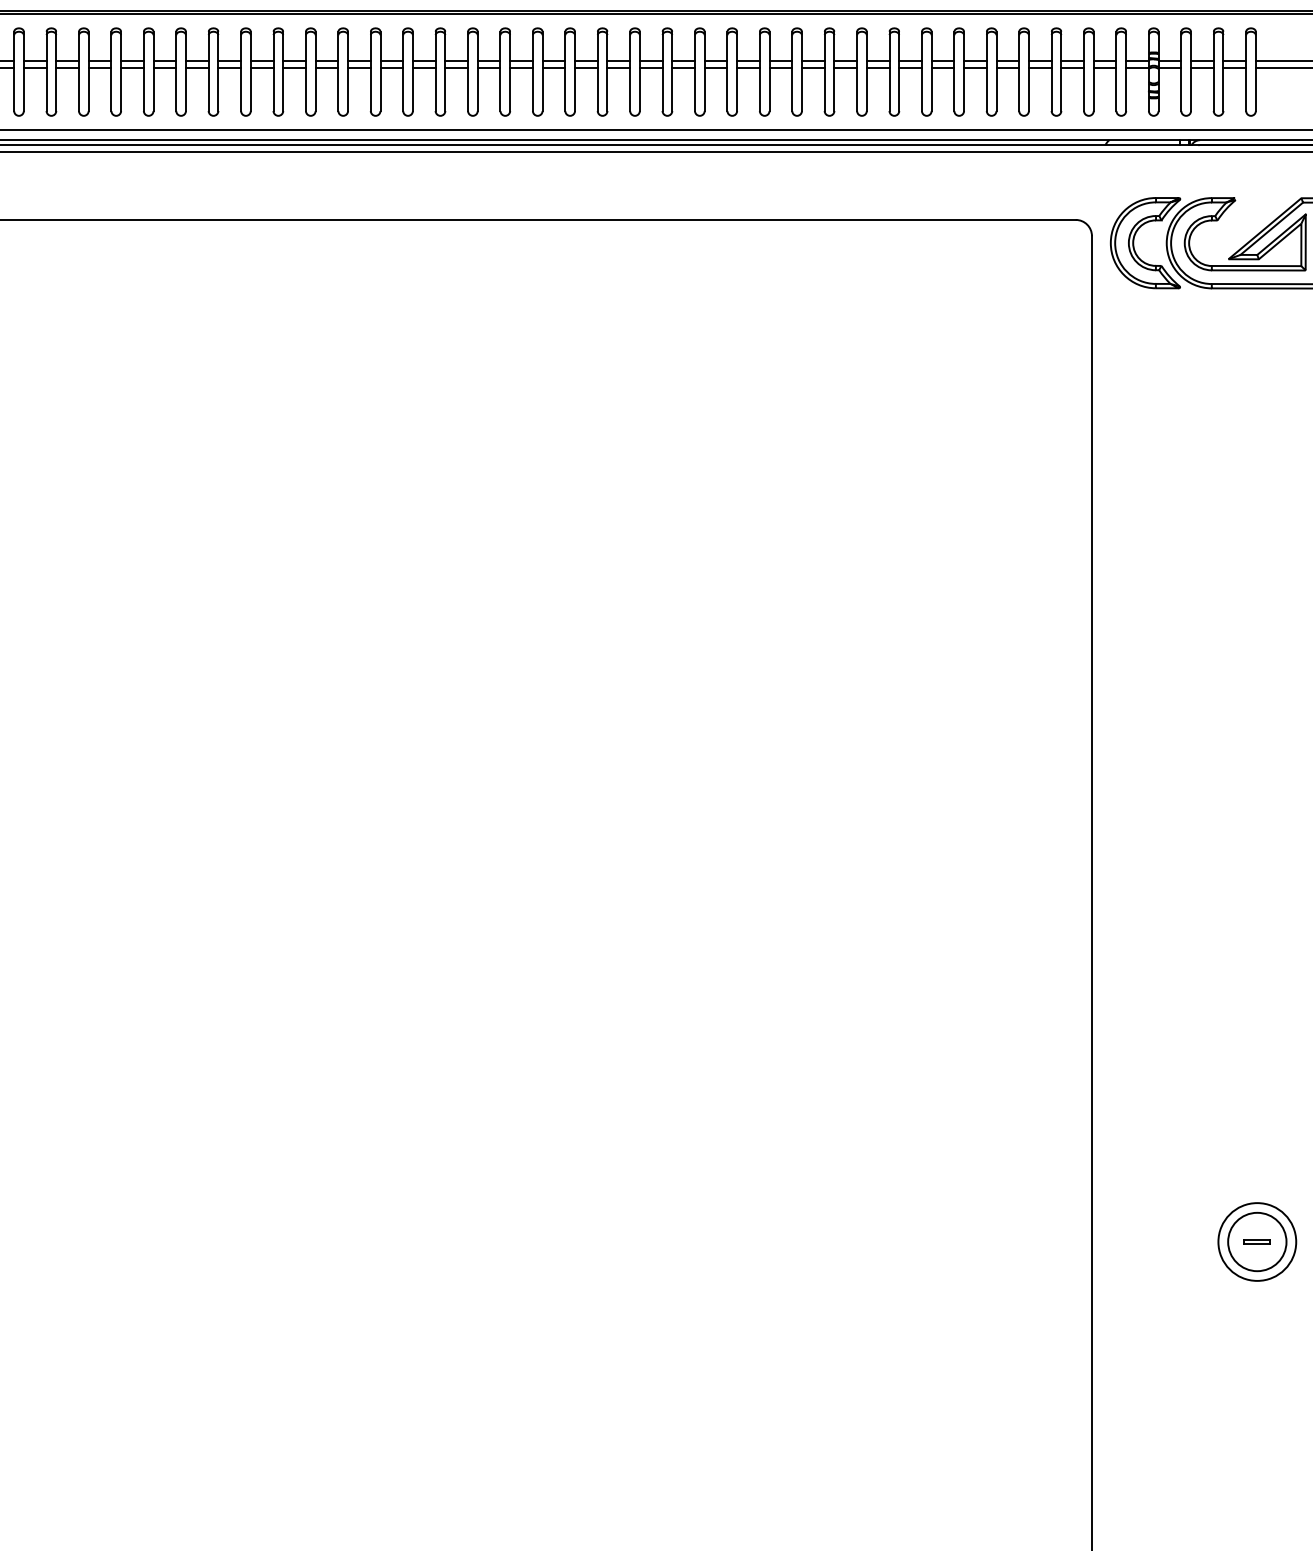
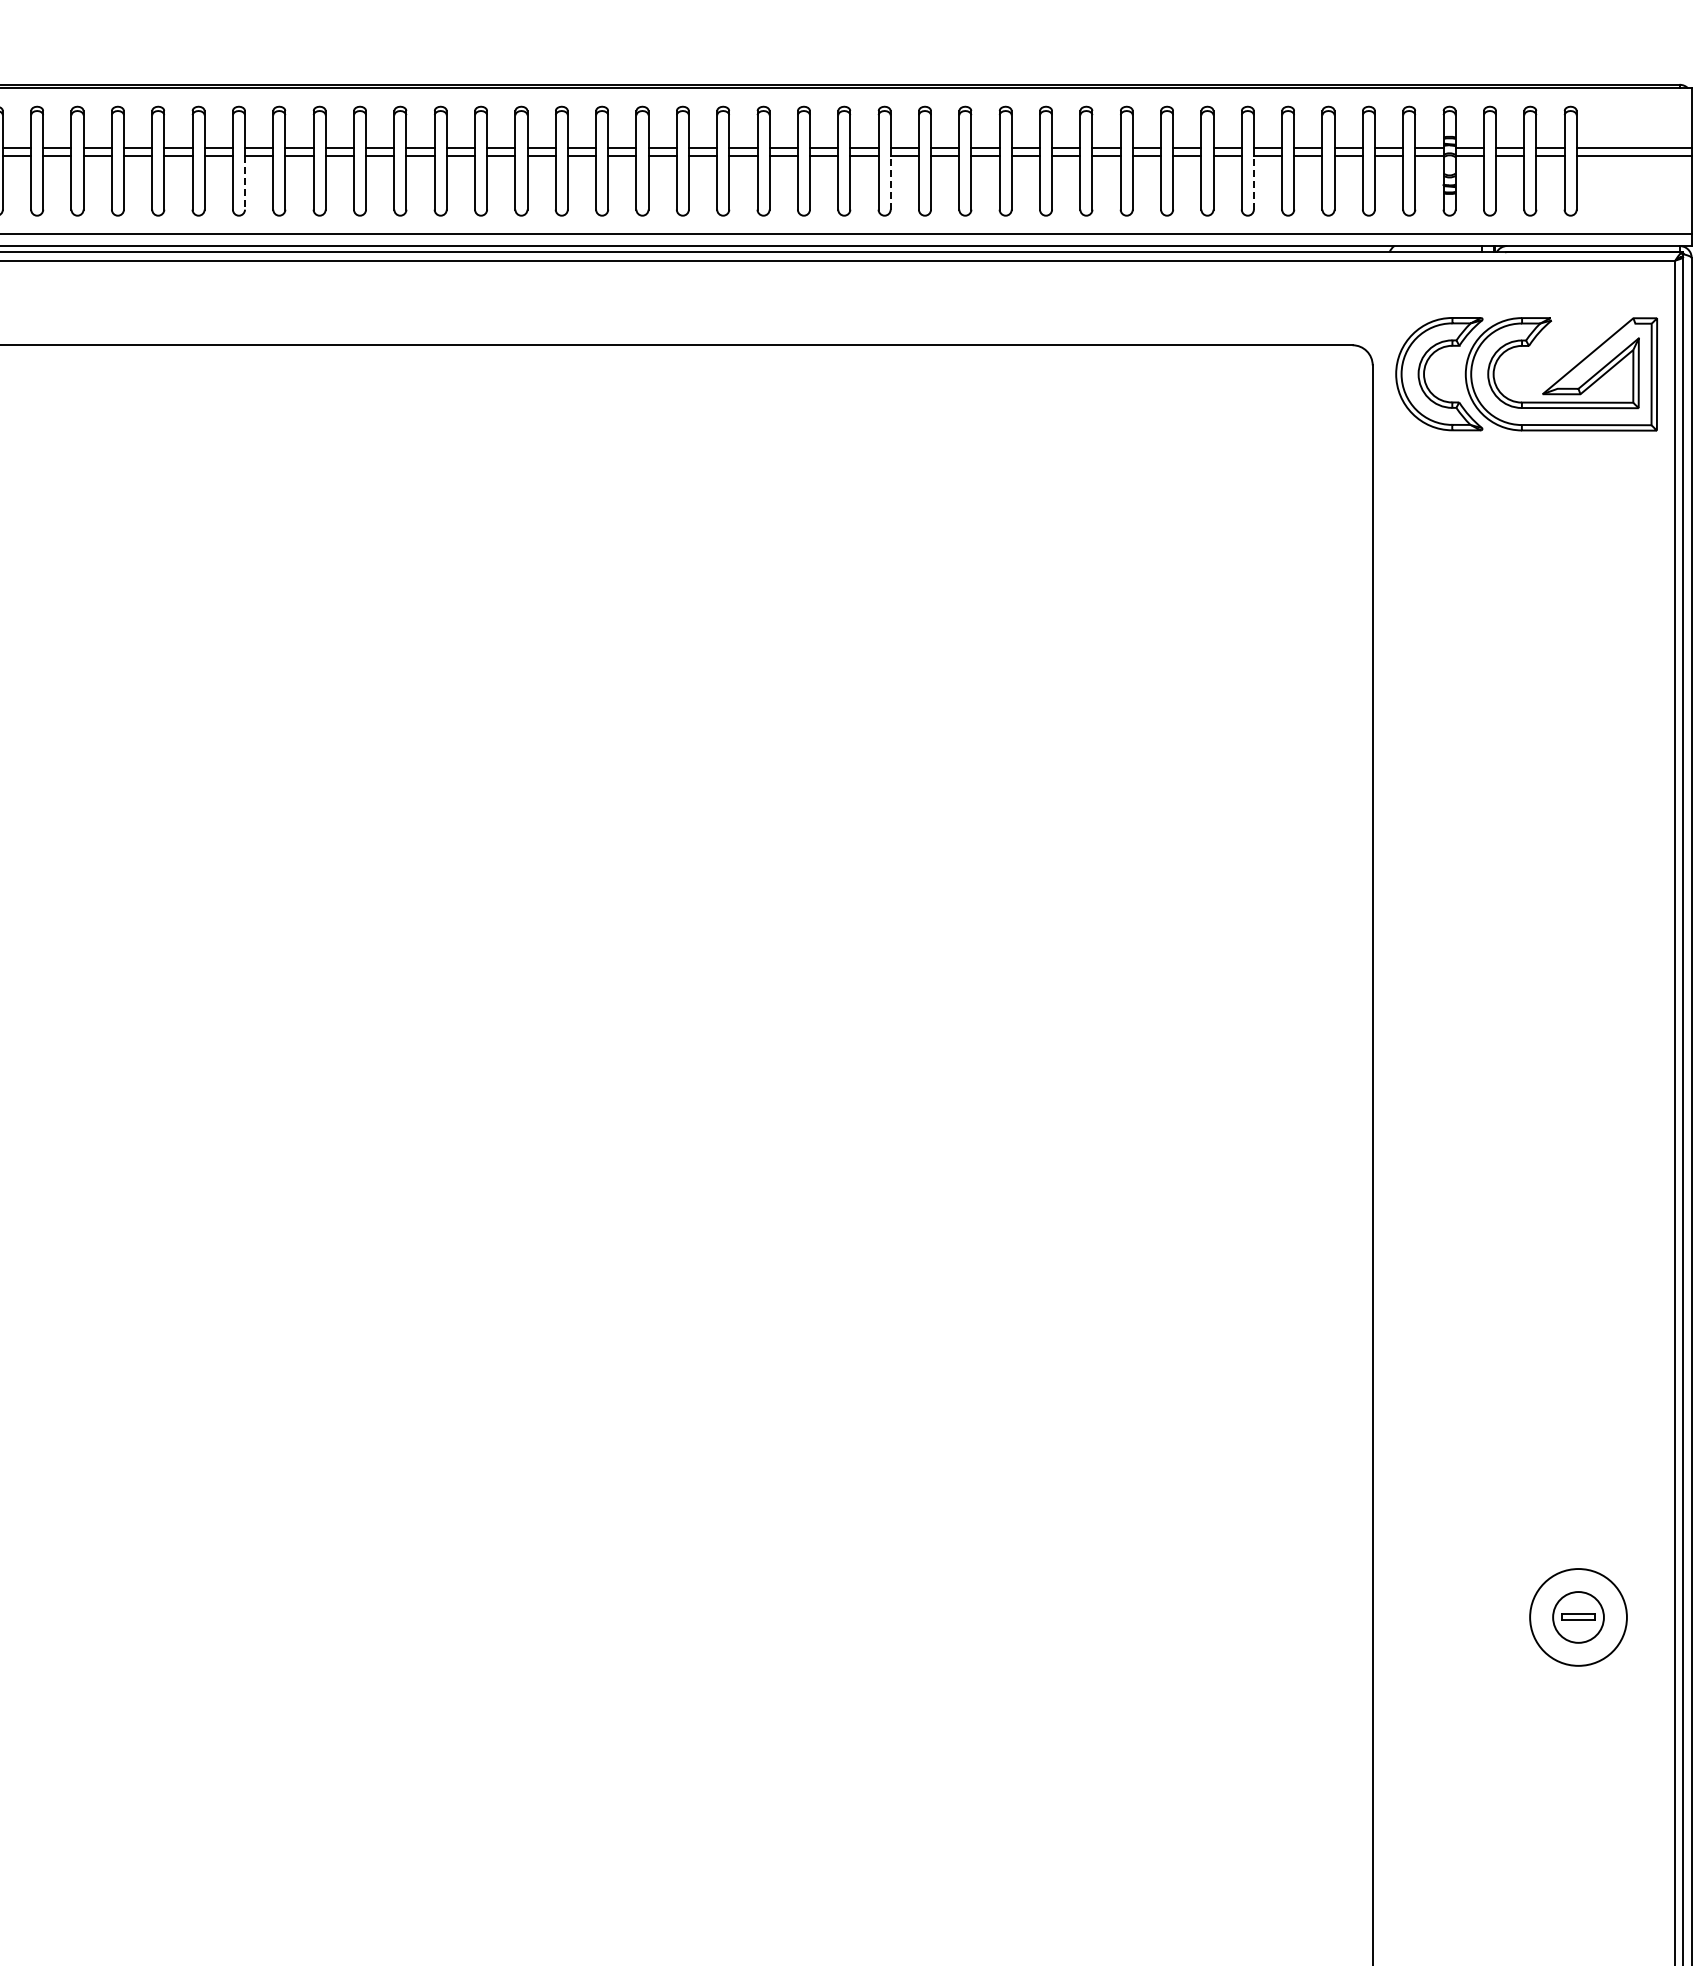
line: (186, 89) -> (245, 183), solid -> dashed
line: (704, 89) -> (890, 183), solid -> dashed
line: (996, 89) -> (1253, 183), solid -> dashed
line: (1271, 228) -> (1596, 355), removed
circle: (1257, 1242) -> (1578, 1617), size x0.7

